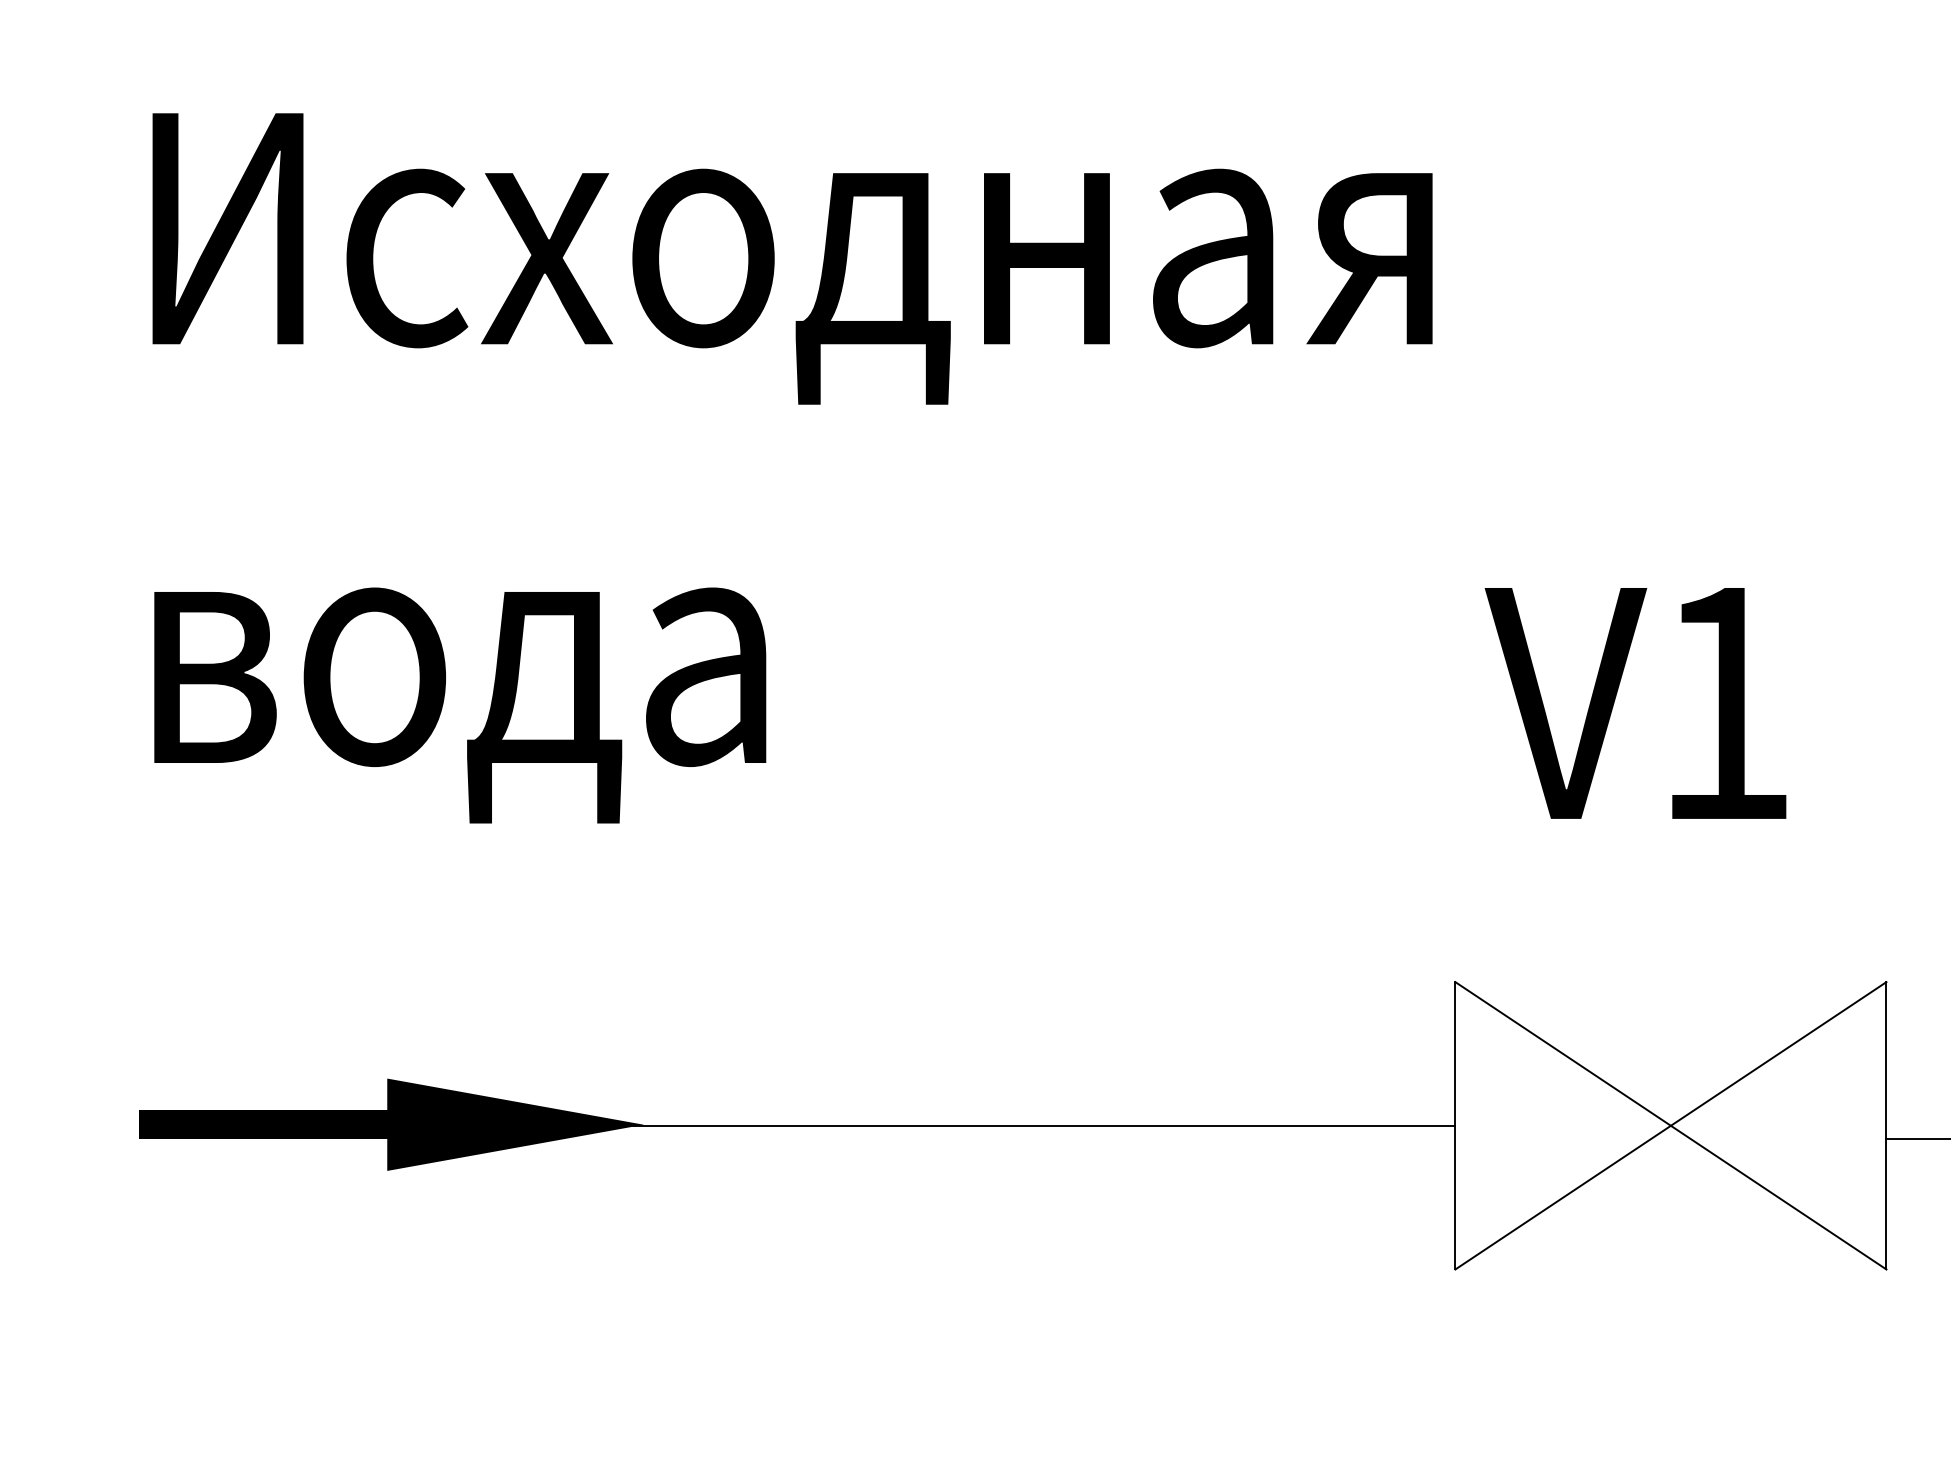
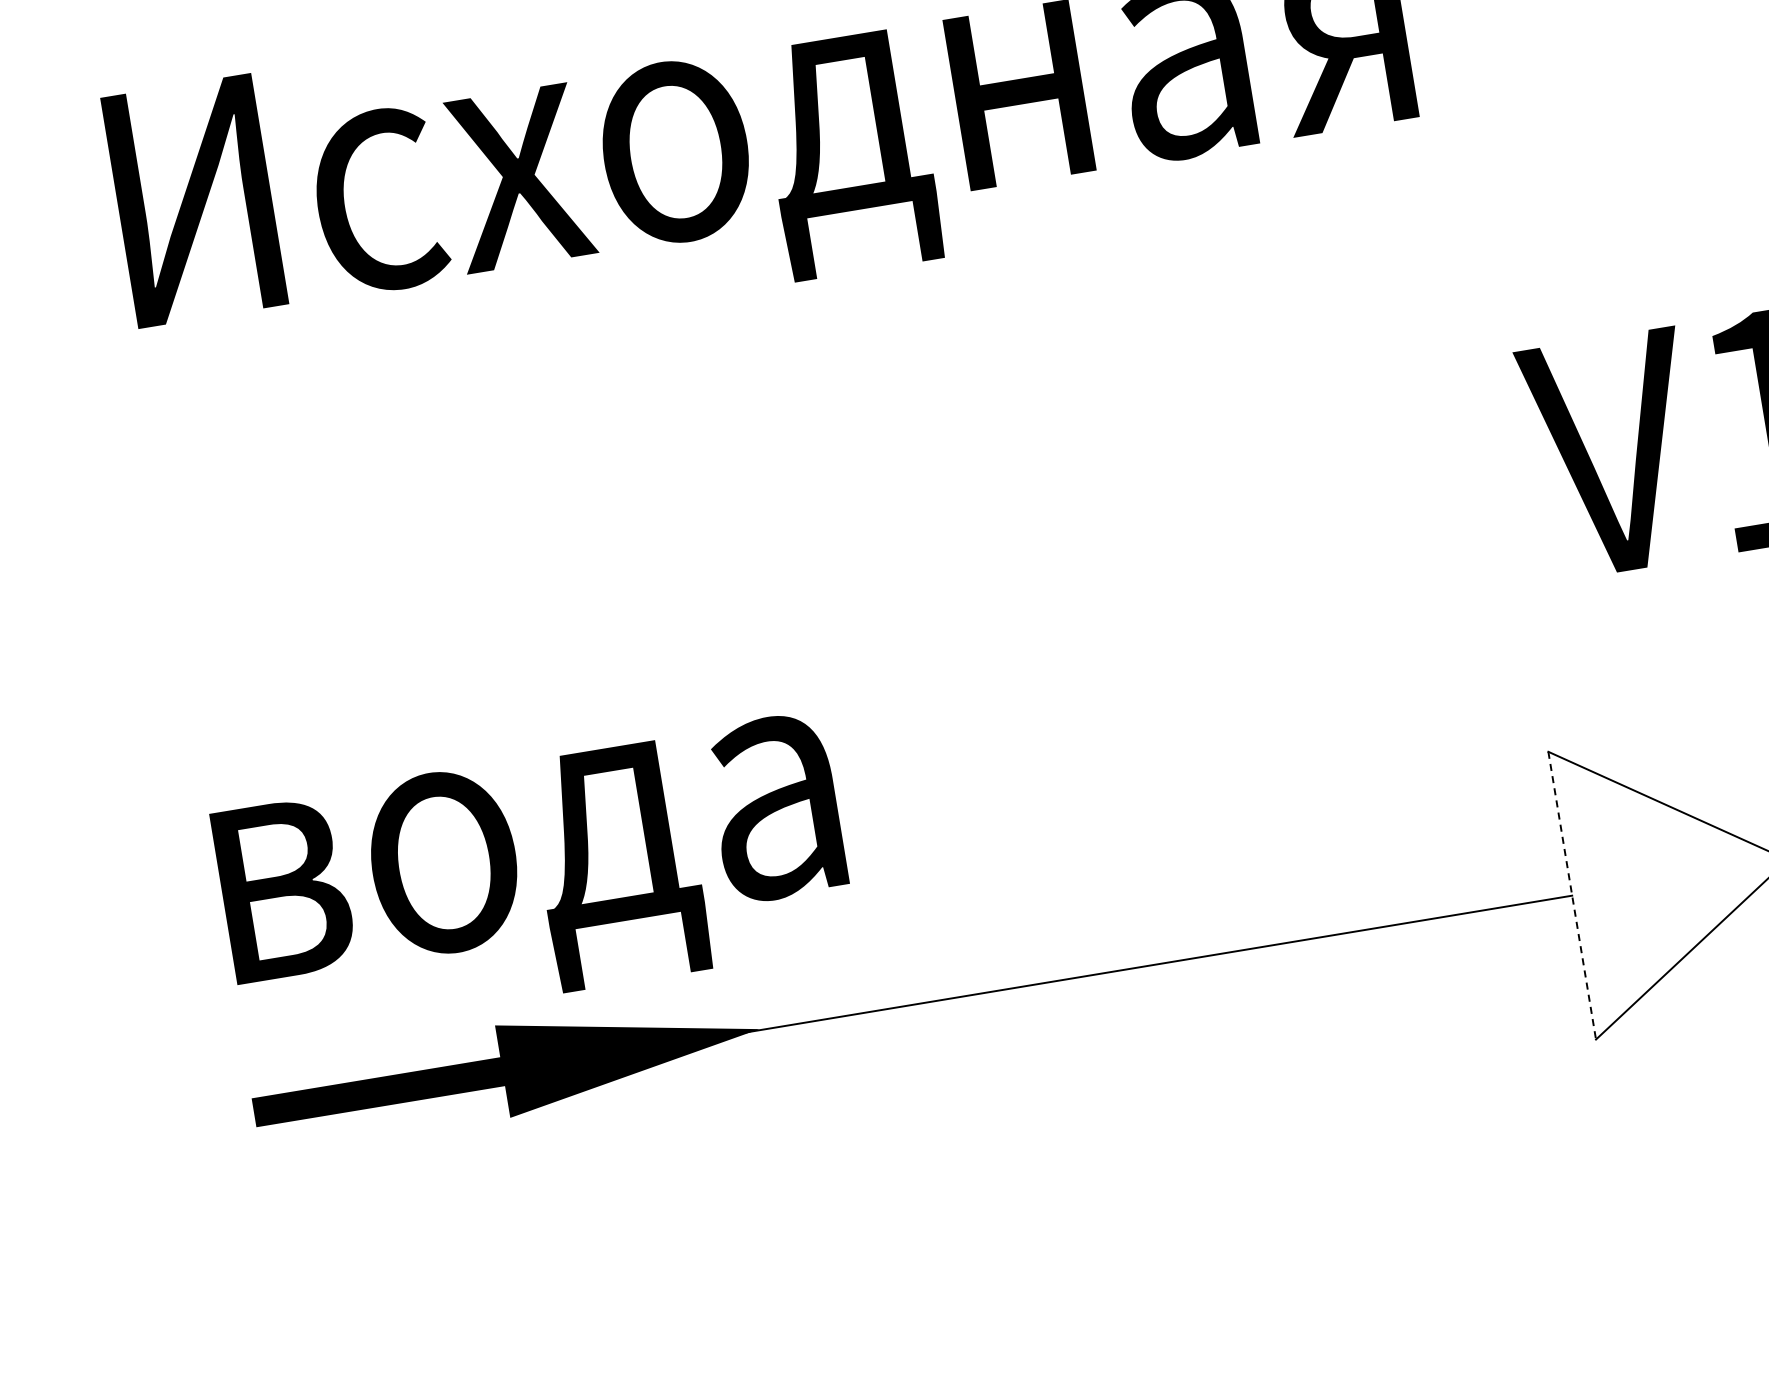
text: (460, 705) -> (534, 876), moved
line: (1455, 1125) -> (1572, 895), solid -> dashed

